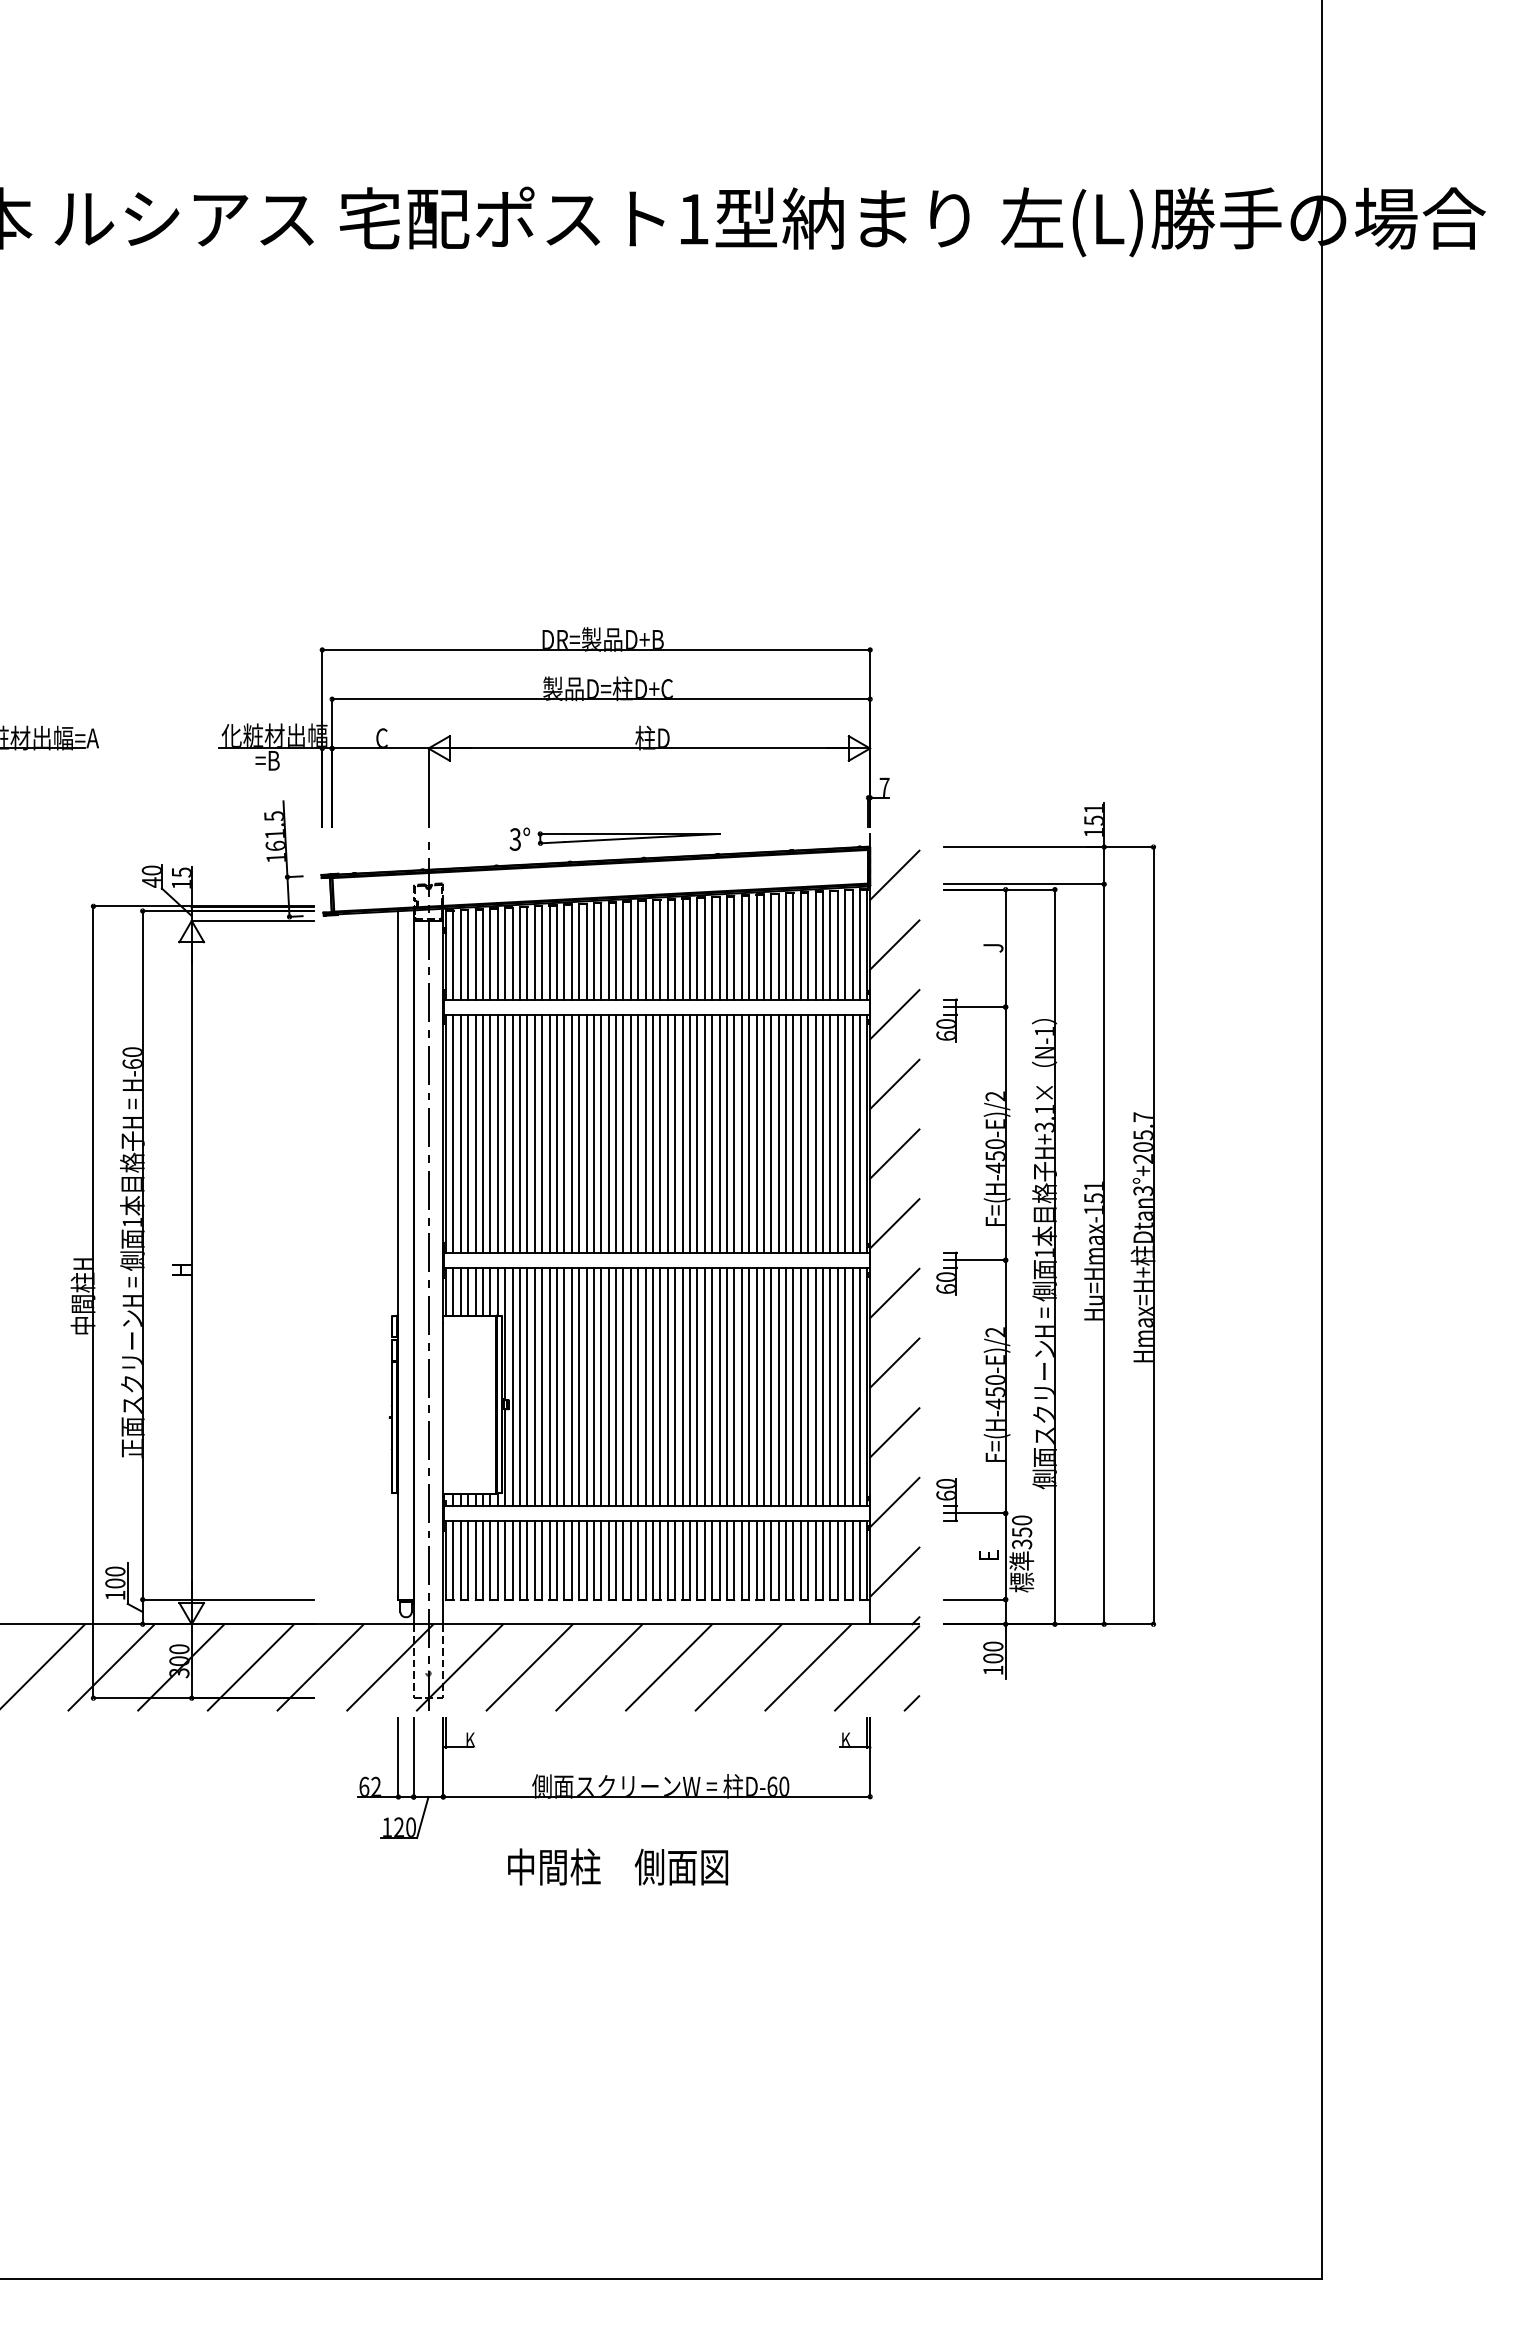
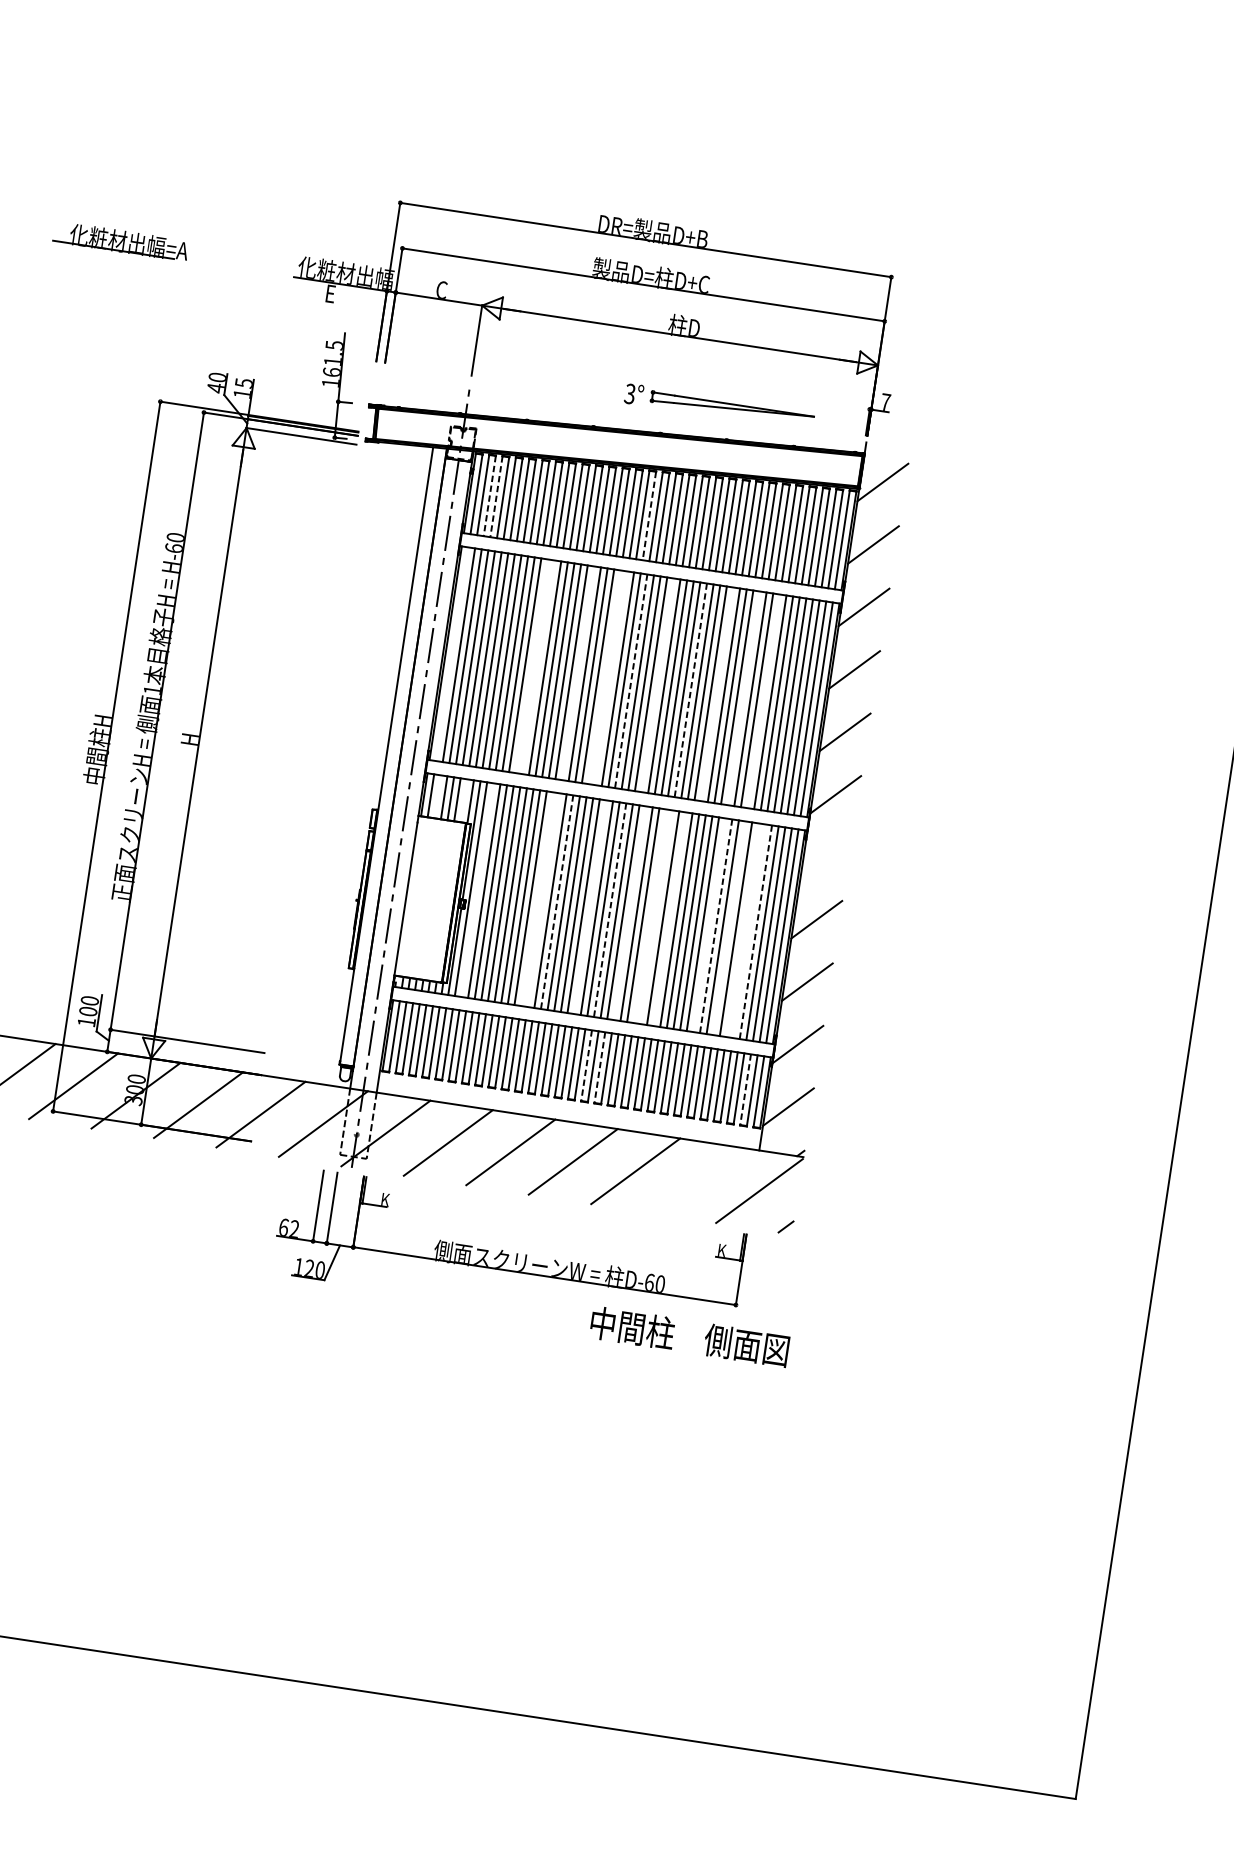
text: (267, 760) -> (336, 294), =B -> E
part: (614, 838) -> (719, 406), moved
line: (645, 950) -> (649, 516), solid -> dashed
line: (468, 955) -> (489, 496), solid -> dashed
line: (475, 955) -> (496, 497), solid -> dashed
line: (453, 1133) -> (452, 654), removed
line: (542, 1133) -> (532, 666), removed
line: (549, 1133) -> (538, 667), removed
line: (593, 1133) -> (577, 673), removed
line: (623, 1133) -> (604, 677), removed
line: (630, 1133) -> (611, 678), removed
line: (682, 1133) -> (657, 685), removed
line: (749, 1133) -> (717, 694), removed
line: (778, 1133) -> (743, 698), removed
line: (800, 1133) -> (763, 701), removed
line: (653, 1134) -> (631, 682), solid -> dashed
line: (719, 1134) -> (690, 691), solid -> dashed
part: (1045, 1240) -> (968, 830), removed
line: (460, 1291) -> (437, 796), removed
line: (490, 1291) -> (464, 800), removed
line: (894, 1293) -> (825, 857), removed
line: (520, 1386) -> (478, 889), removed
line: (586, 1386) -> (537, 898), removed
line: (593, 1386) -> (543, 899), removed
line: (645, 1386) -> (590, 906), removed
line: (690, 1386) -> (630, 912), removed
line: (712, 1386) -> (650, 915), removed
line: (719, 1386) -> (656, 916), removed
line: (734, 1386) -> (669, 918), removed
line: (778, 1386) -> (709, 924), removed
line: (800, 1386) -> (729, 927), removed
line: (815, 1386) -> (742, 929), removed
line: (823, 1386) -> (749, 931), removed
line: (608, 1387) -> (556, 902), solid -> dashed
line: (667, 1387) -> (609, 910), solid -> dashed
line: (786, 1387) -> (716, 926), solid -> dashed
line: (830, 1387) -> (755, 932), solid -> dashed
line: (667, 1560) -> (586, 1065), solid -> dashed
line: (682, 1560) -> (599, 1067), solid -> dashed
line: (845, 1560) -> (745, 1089), solid -> dashed
line: (808, 1667) -> (698, 1180), removed
text: (617, 1866) -> (689, 1336), moved

